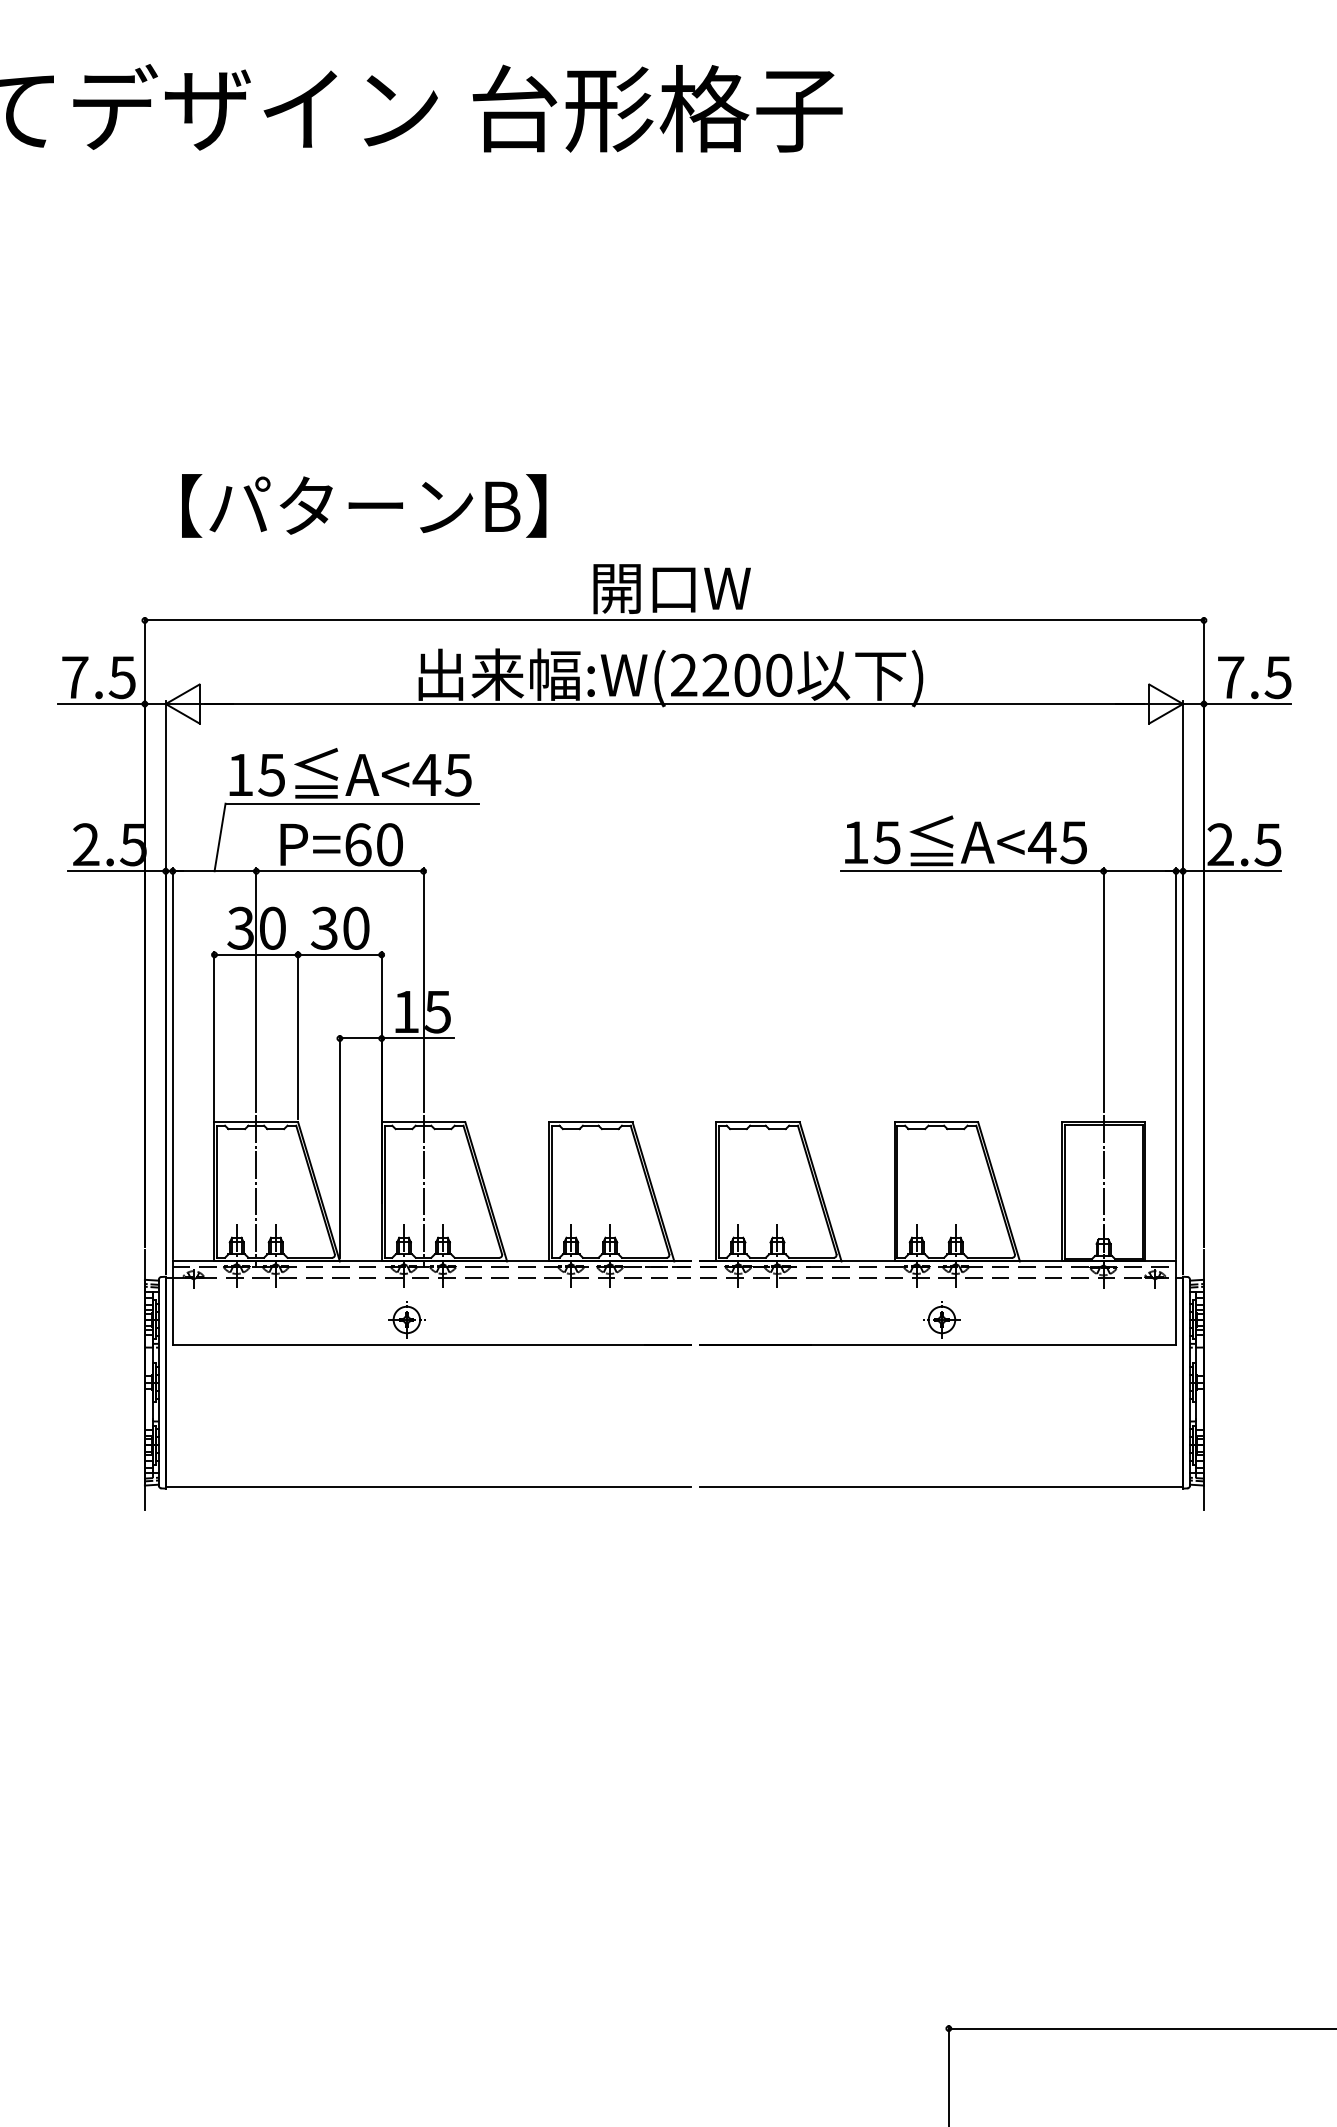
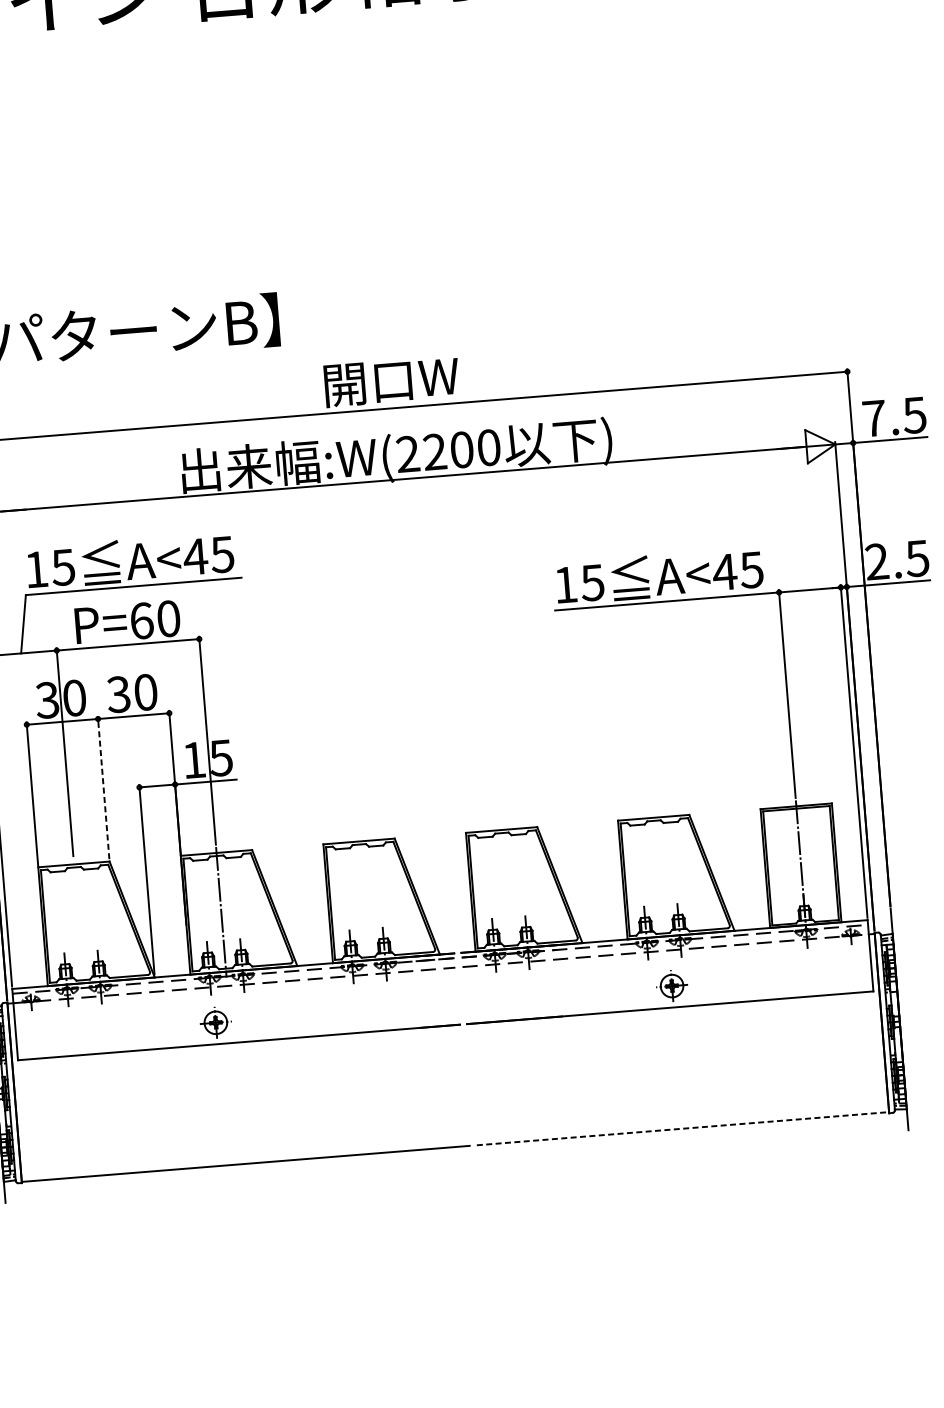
line: (298, 1035) -> (103, 787), solid -> dashed
line: (256, 1191) -> (78, 923), removed
line: (941, 1487) -> (683, 1128), solid -> dashed

